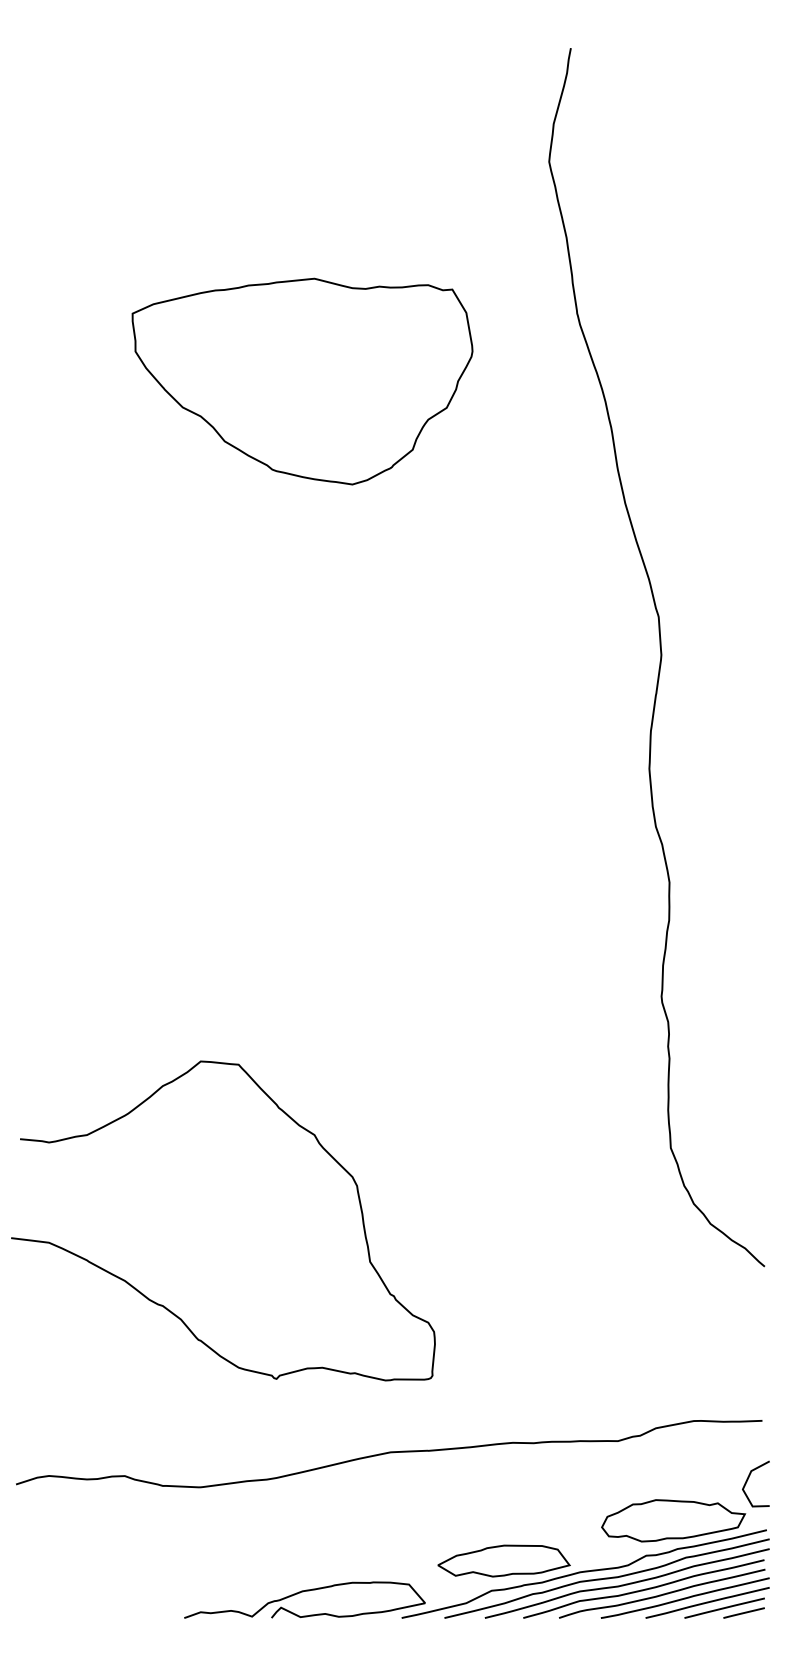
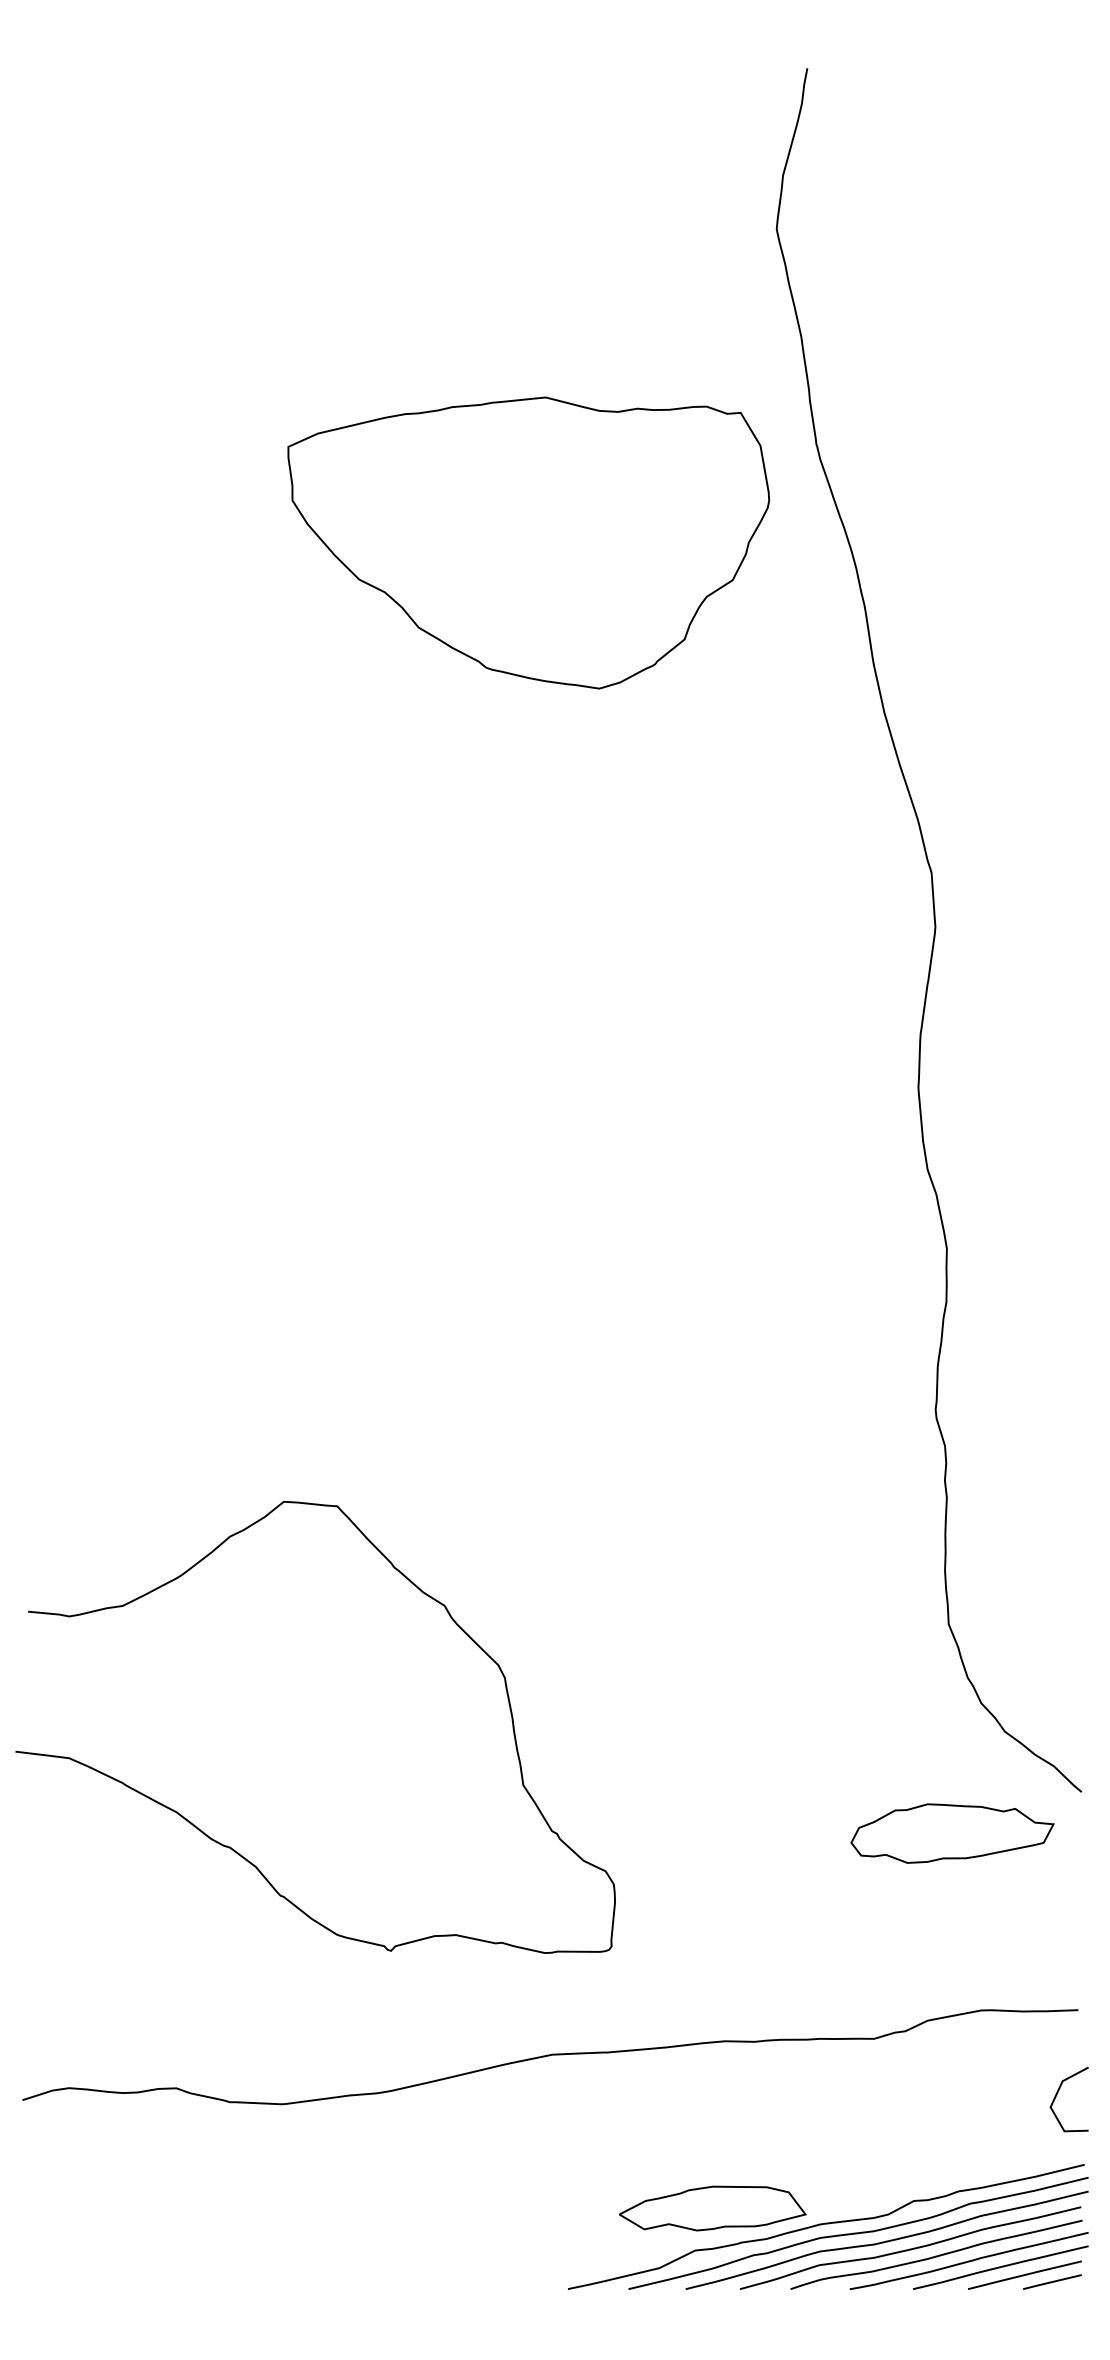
part: (302, 381) -> (528, 542), moved
part: (673, 1520) -> (952, 1833), moved
curve: (303, 1592) -> (428, 2252), removed

